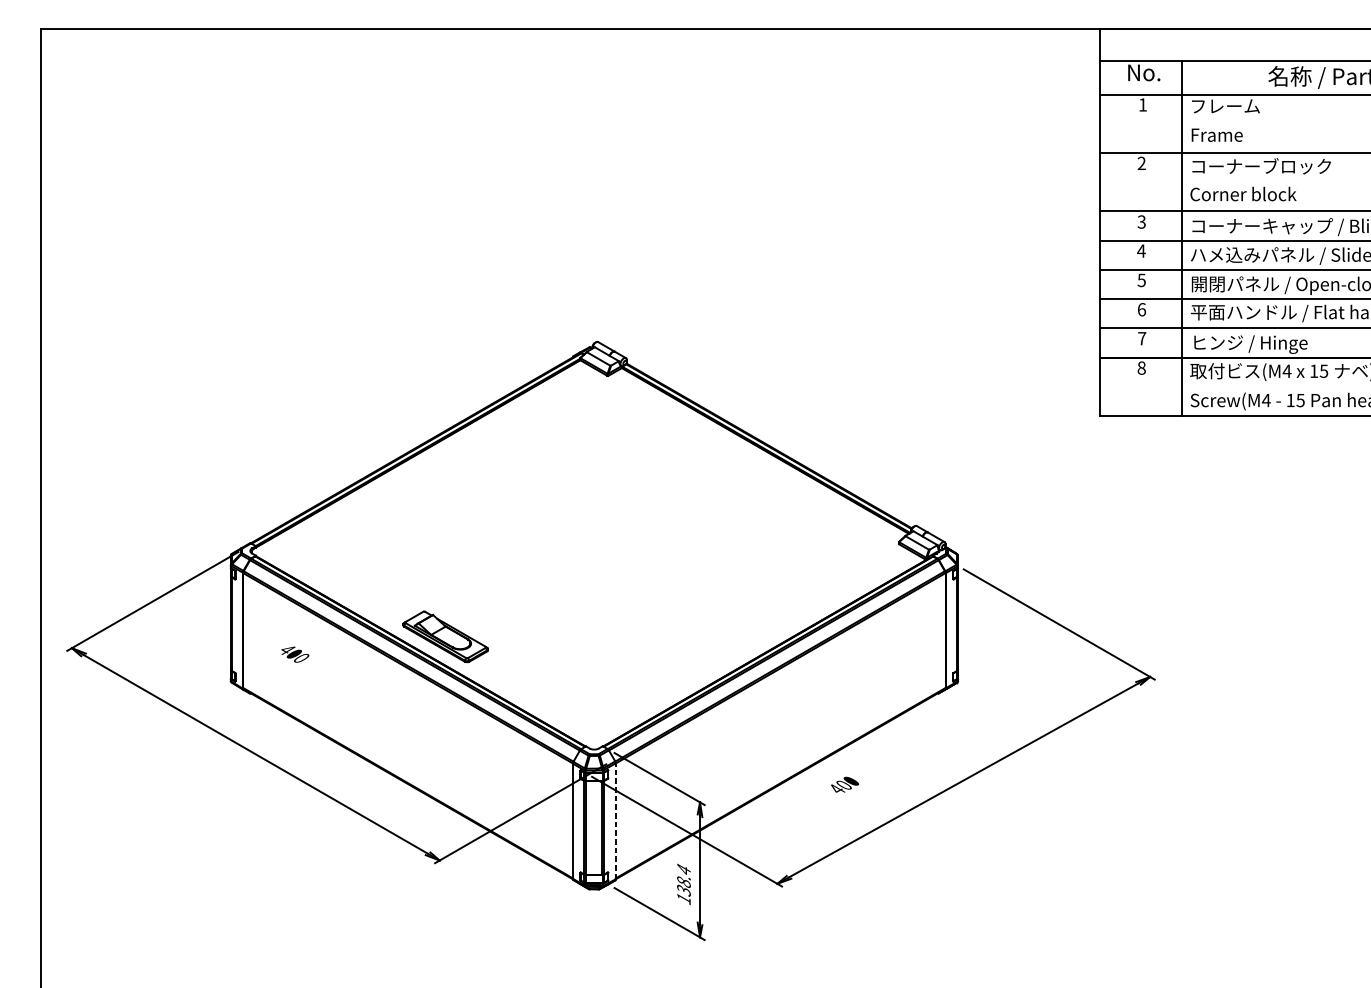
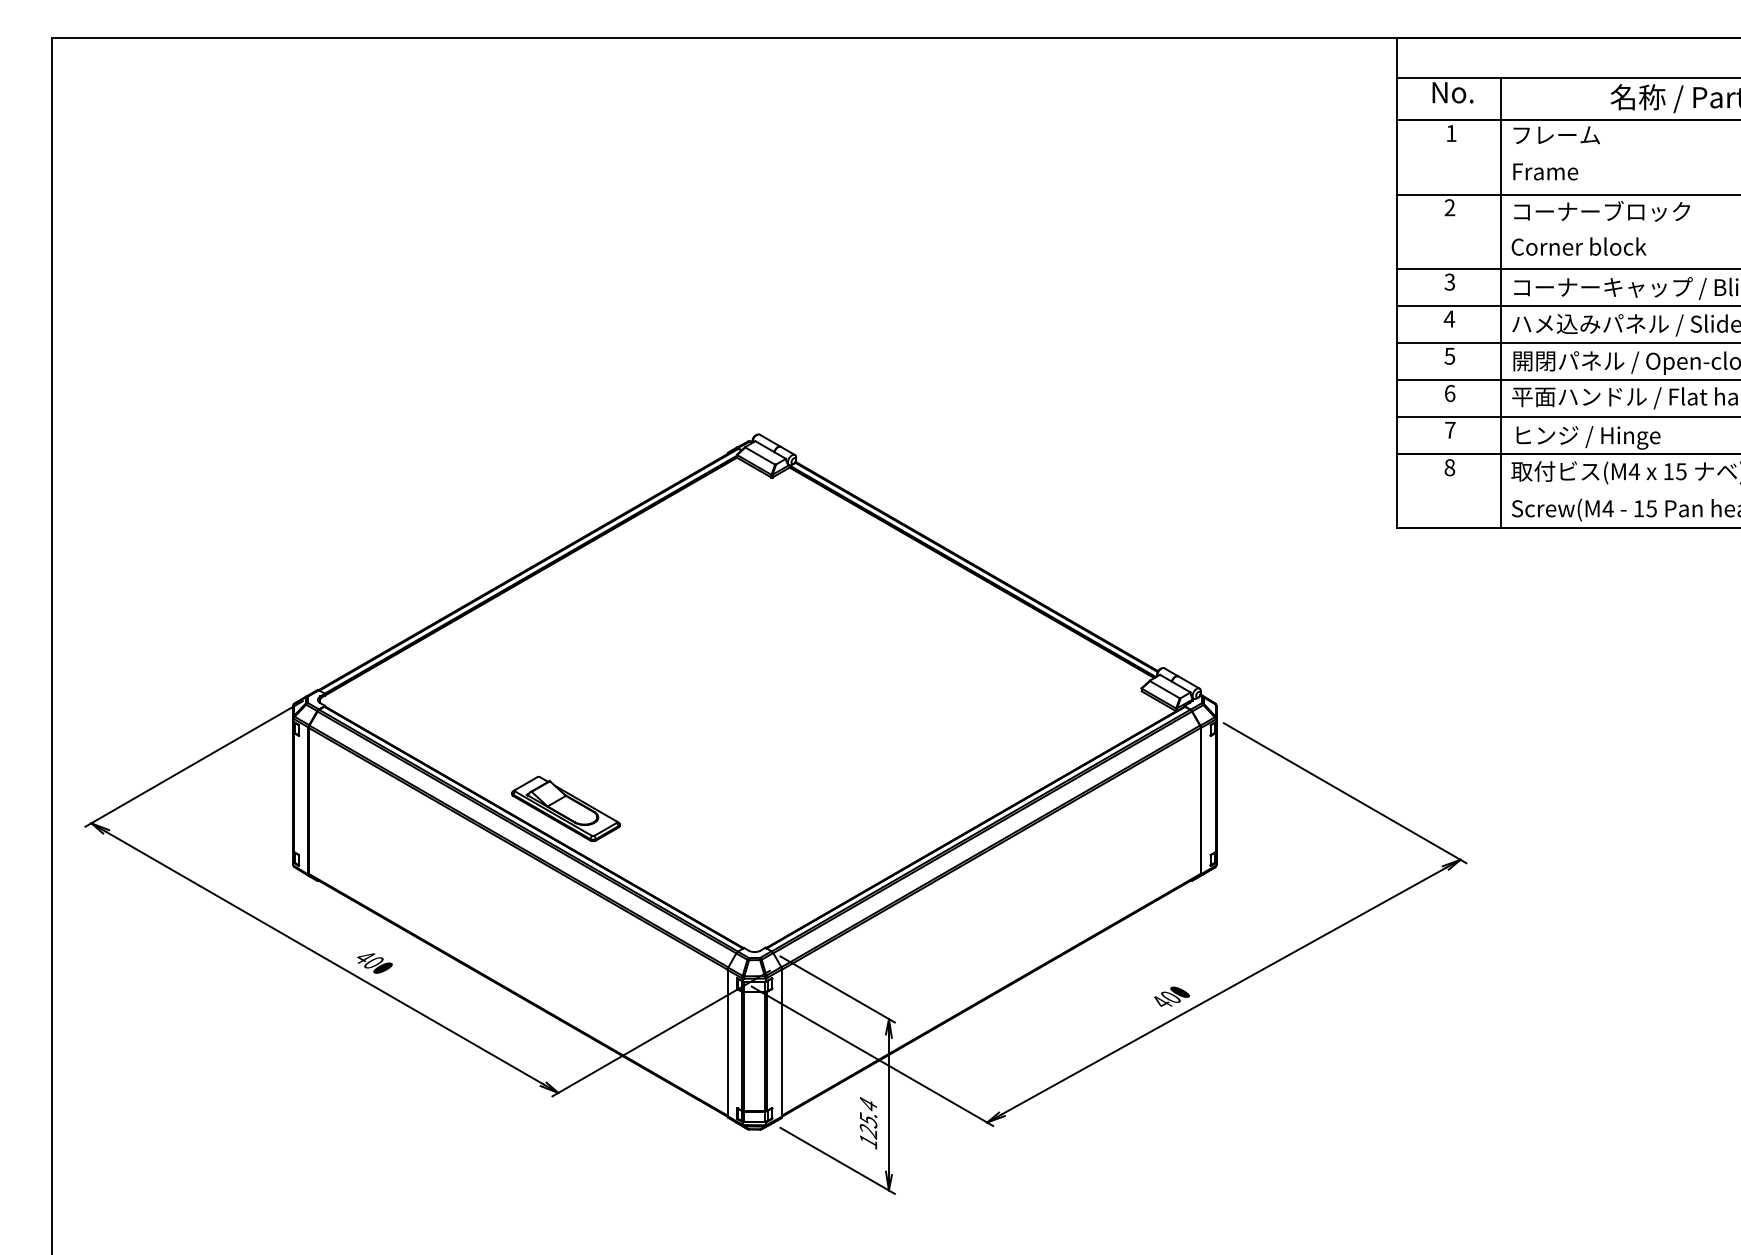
text: (294, 654) -> (374, 963), moved
text: (844, 784) -> (1171, 996), moved
line: (616, 821) -> (782, 1043), dashed -> solid
text: (683, 886) -> (868, 1125), 138.4 -> 125.4

